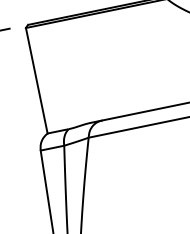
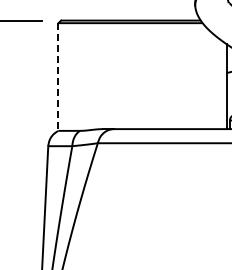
line: (36, 81) -> (58, 77), solid -> dashed

